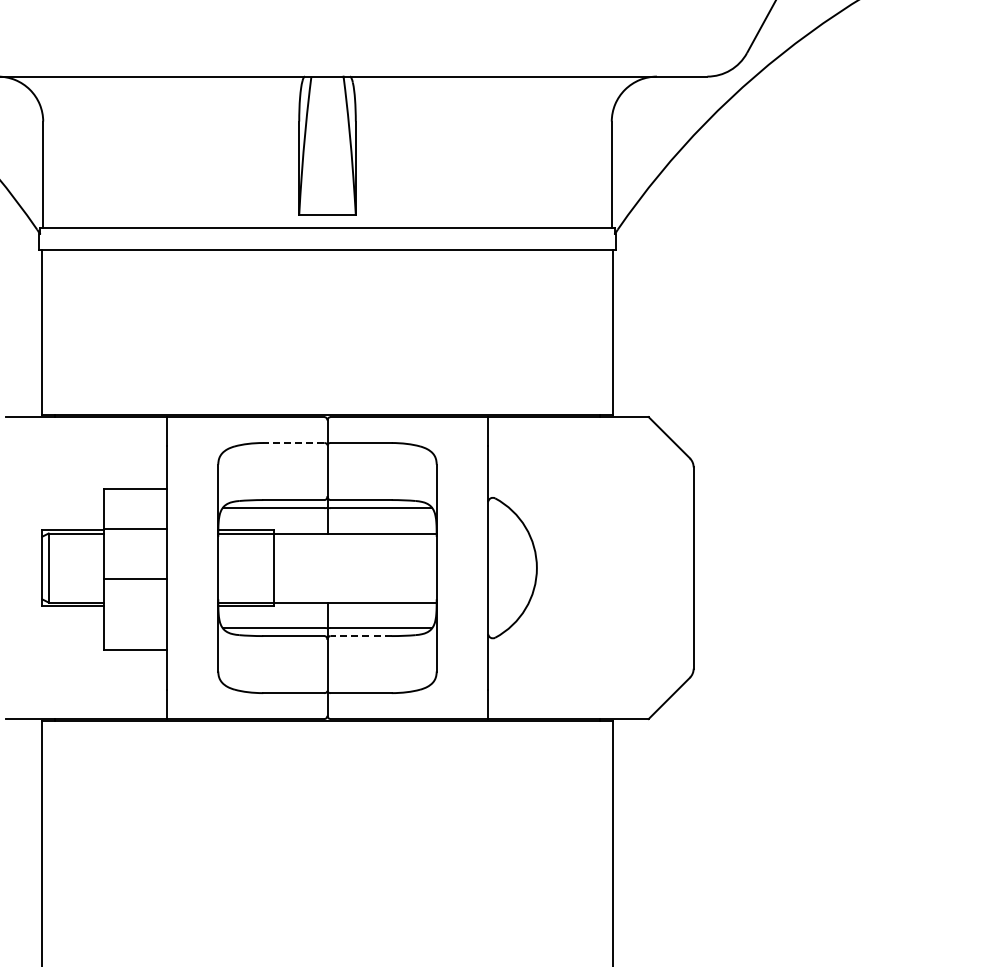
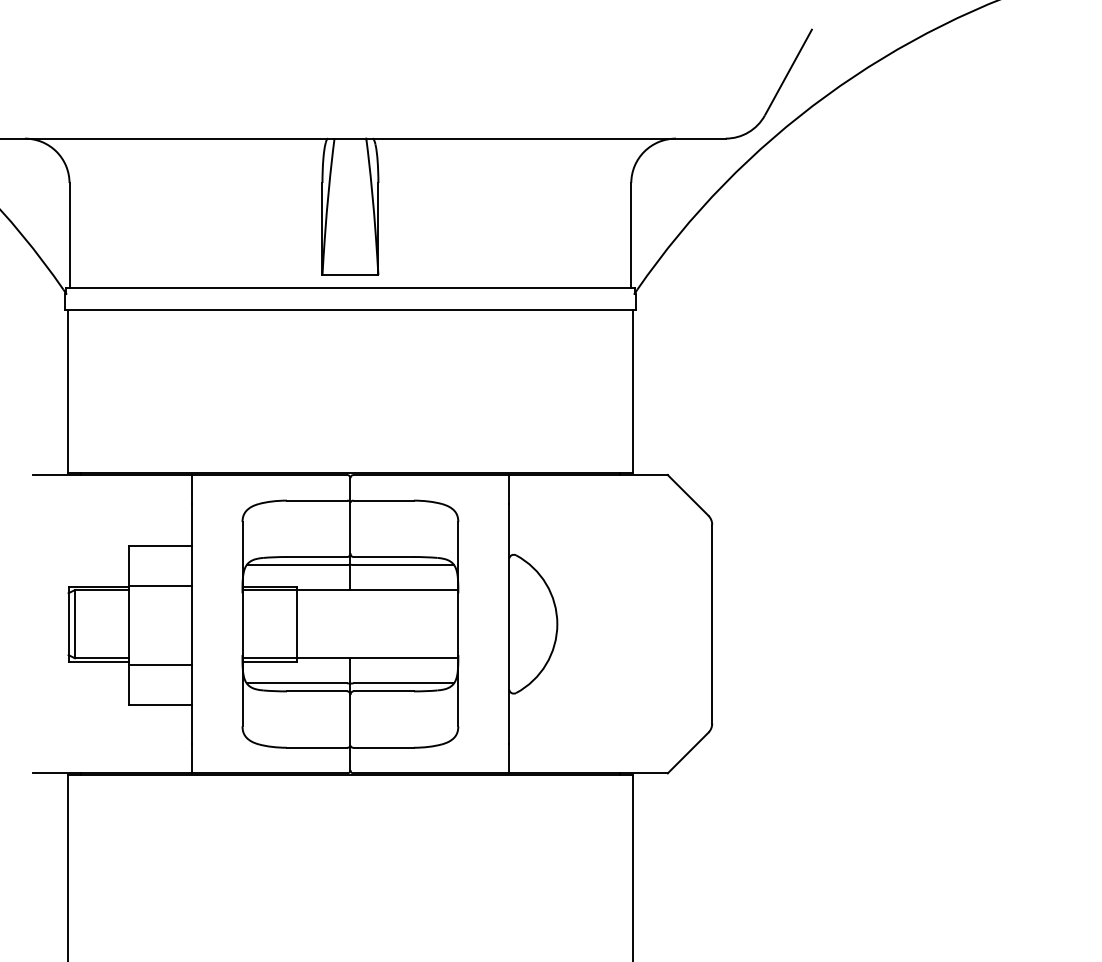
line: (293, 442) -> (316, 500), dashed -> solid
line: (135, 579) -> (160, 665), moved
line: (360, 636) -> (383, 691), dashed -> solid

